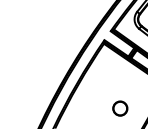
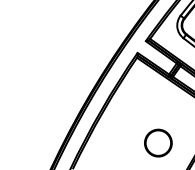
circle: (120, 108) -> (158, 142), size x1.43

